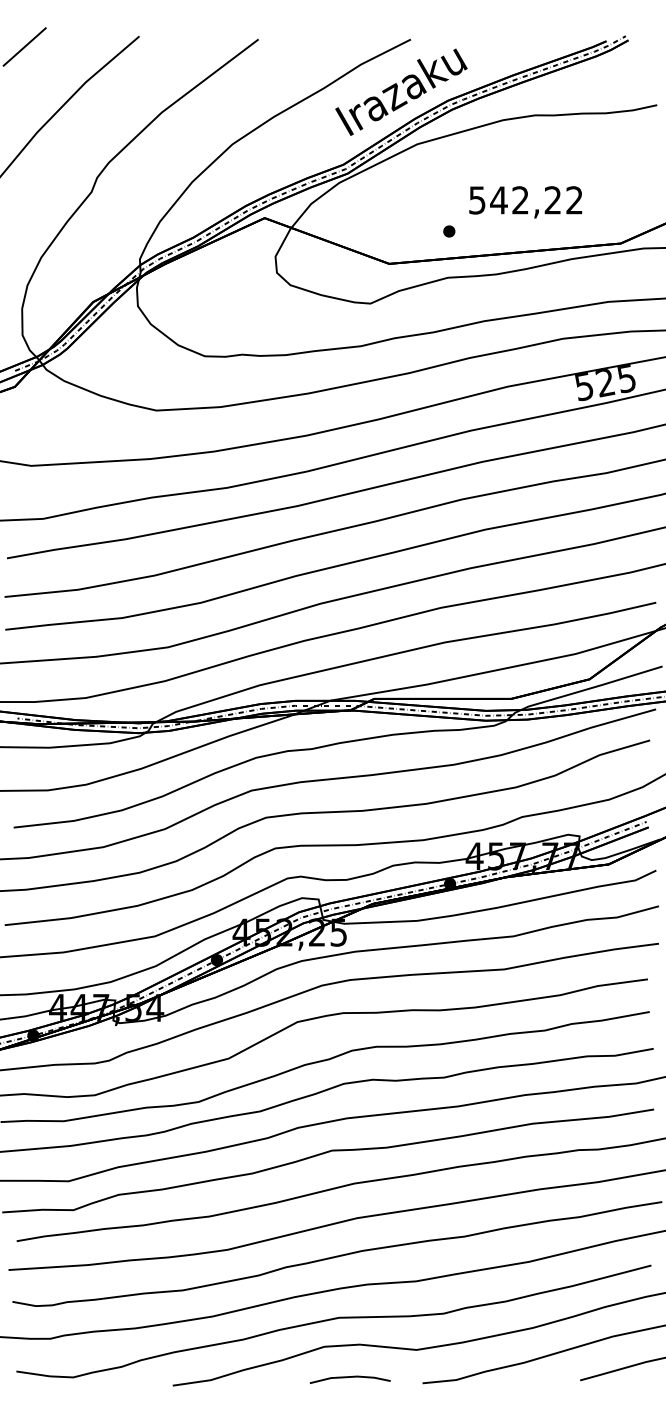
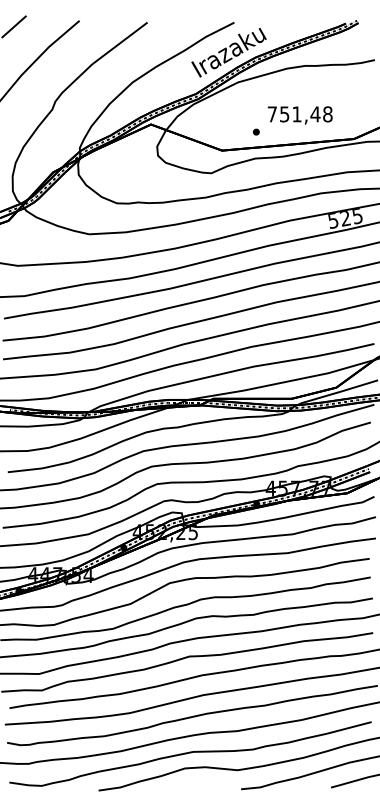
text: (524, 200) -> (299, 114), 542,22 -> 751,48
line: (349, 1378) -> (199, 786), removed

